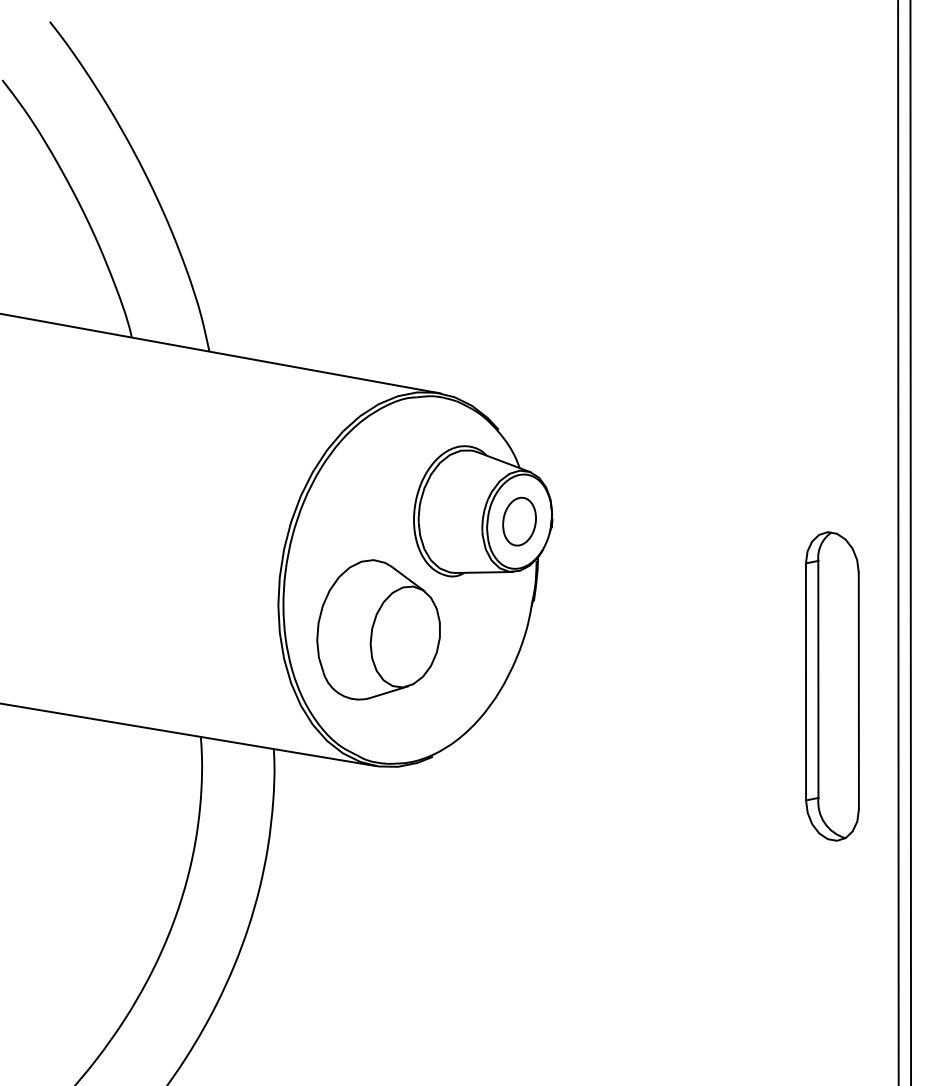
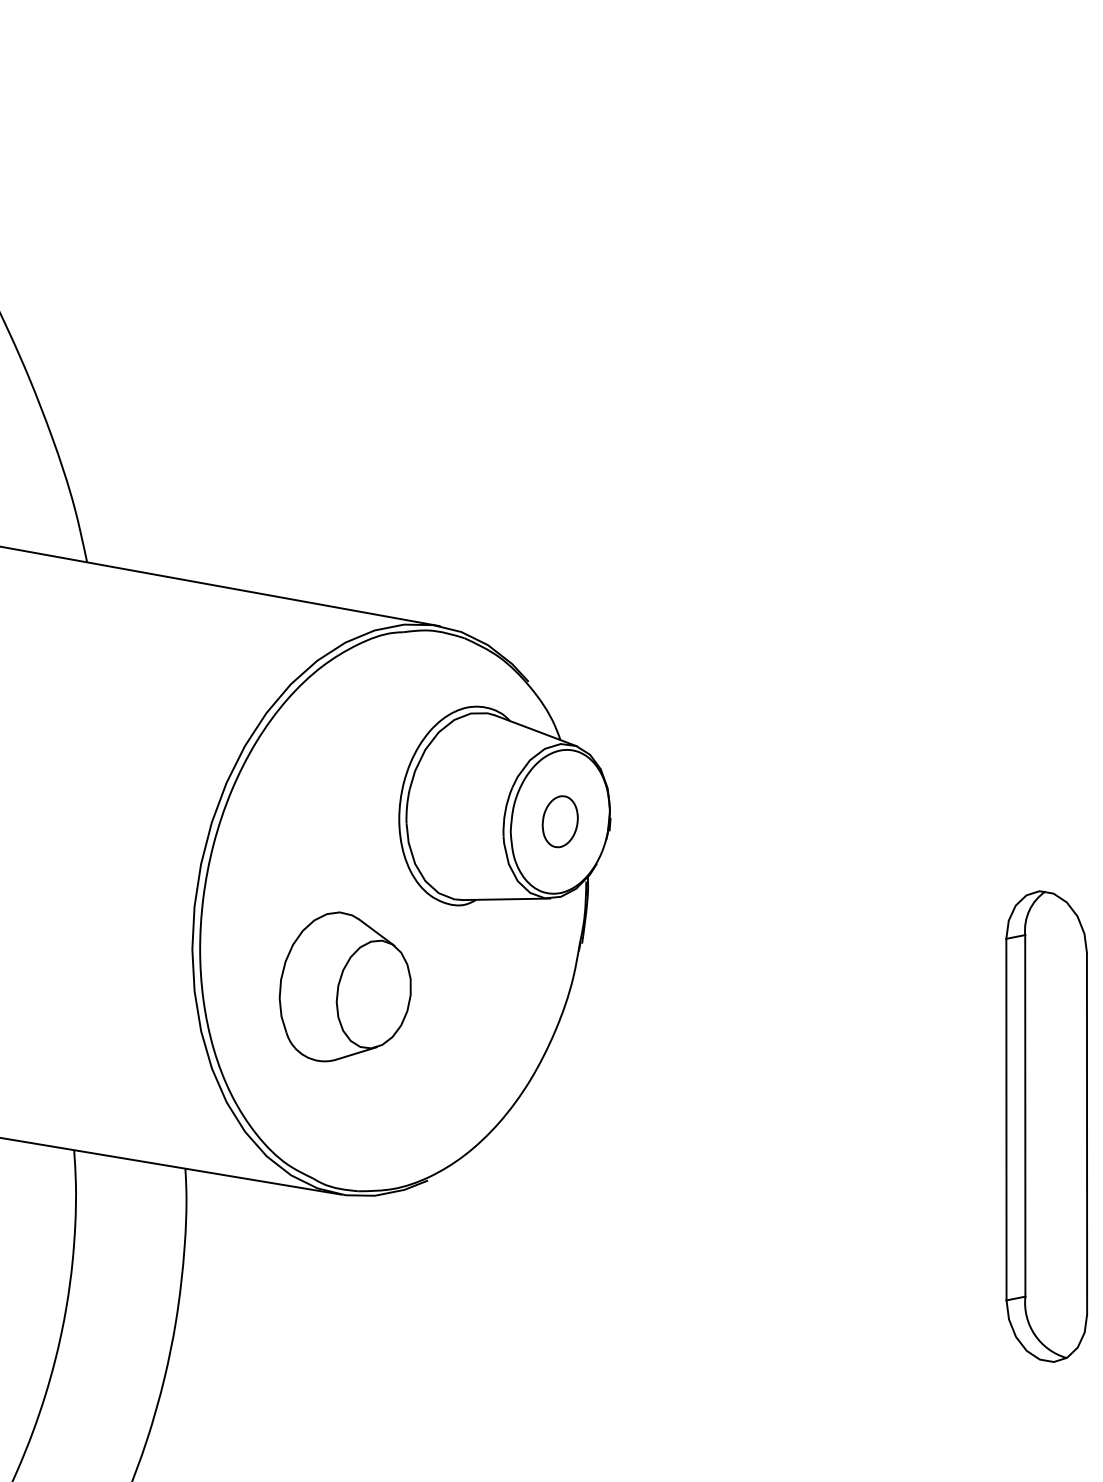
part: (519, 521) -> (560, 821), size x0.7
part: (378, 629) -> (345, 986), size x0.7
part: (832, 686) -> (1046, 1126), moved

